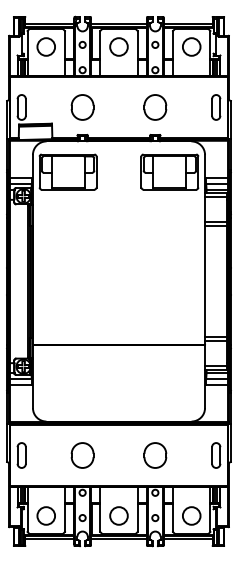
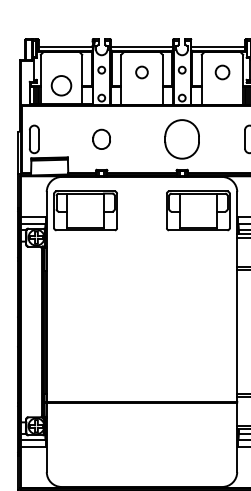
circle: (45, 46) -> (60, 85), moved
circle: (118, 46) -> (141, 71), size x0.6
circle: (191, 46) -> (222, 71), size x0.7
part: (82, 107) -> (101, 139), size x0.7
part: (155, 107) -> (182, 139), size x1.4

